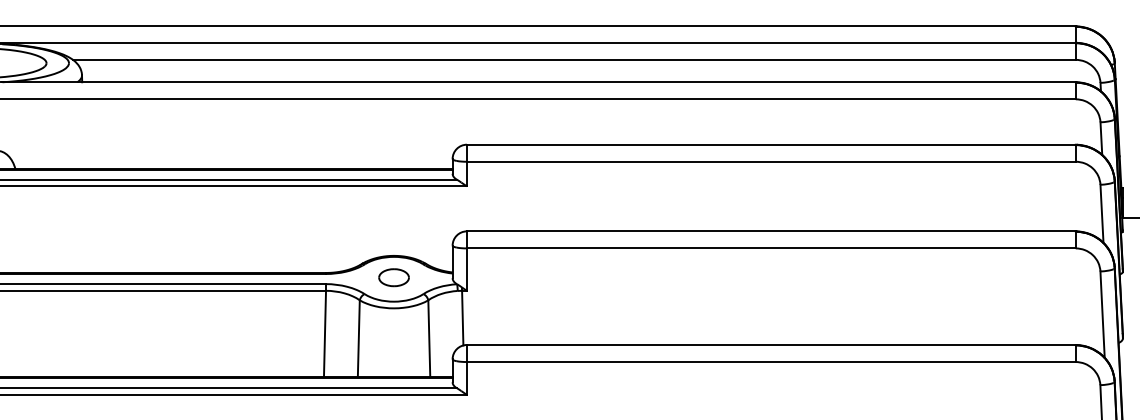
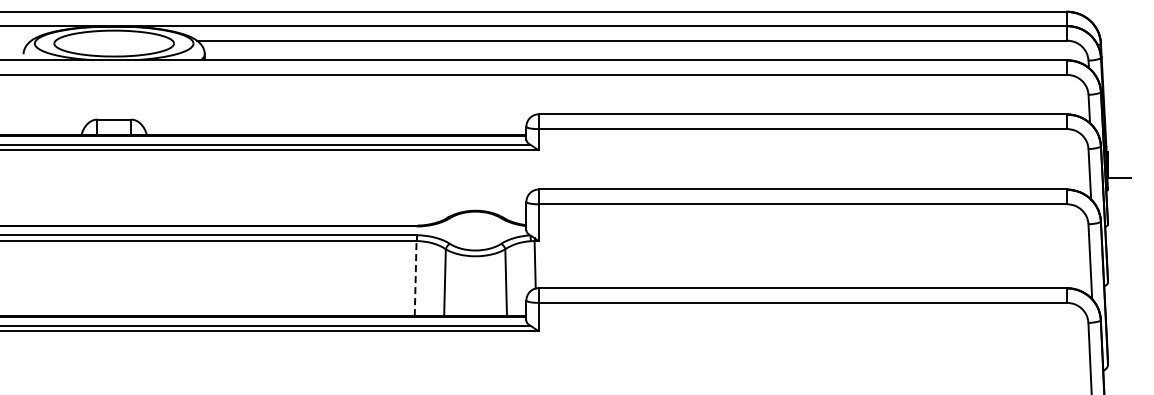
part: (393, 277) -> (475, 229), removed
line: (324, 333) -> (415, 278), solid -> dashed

